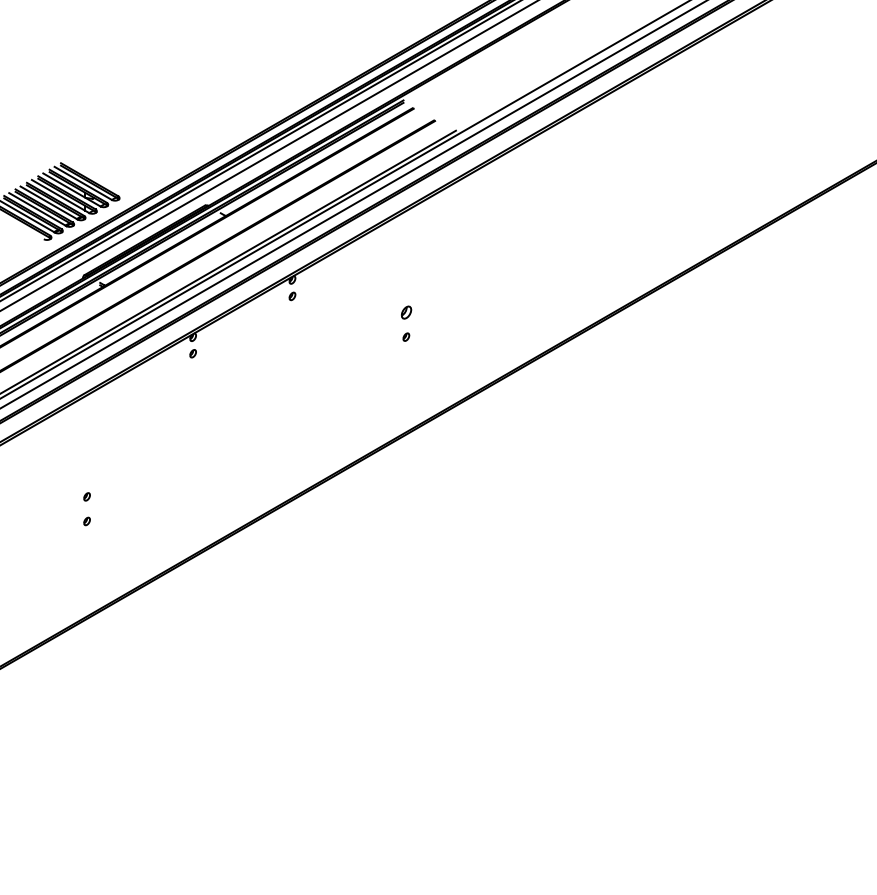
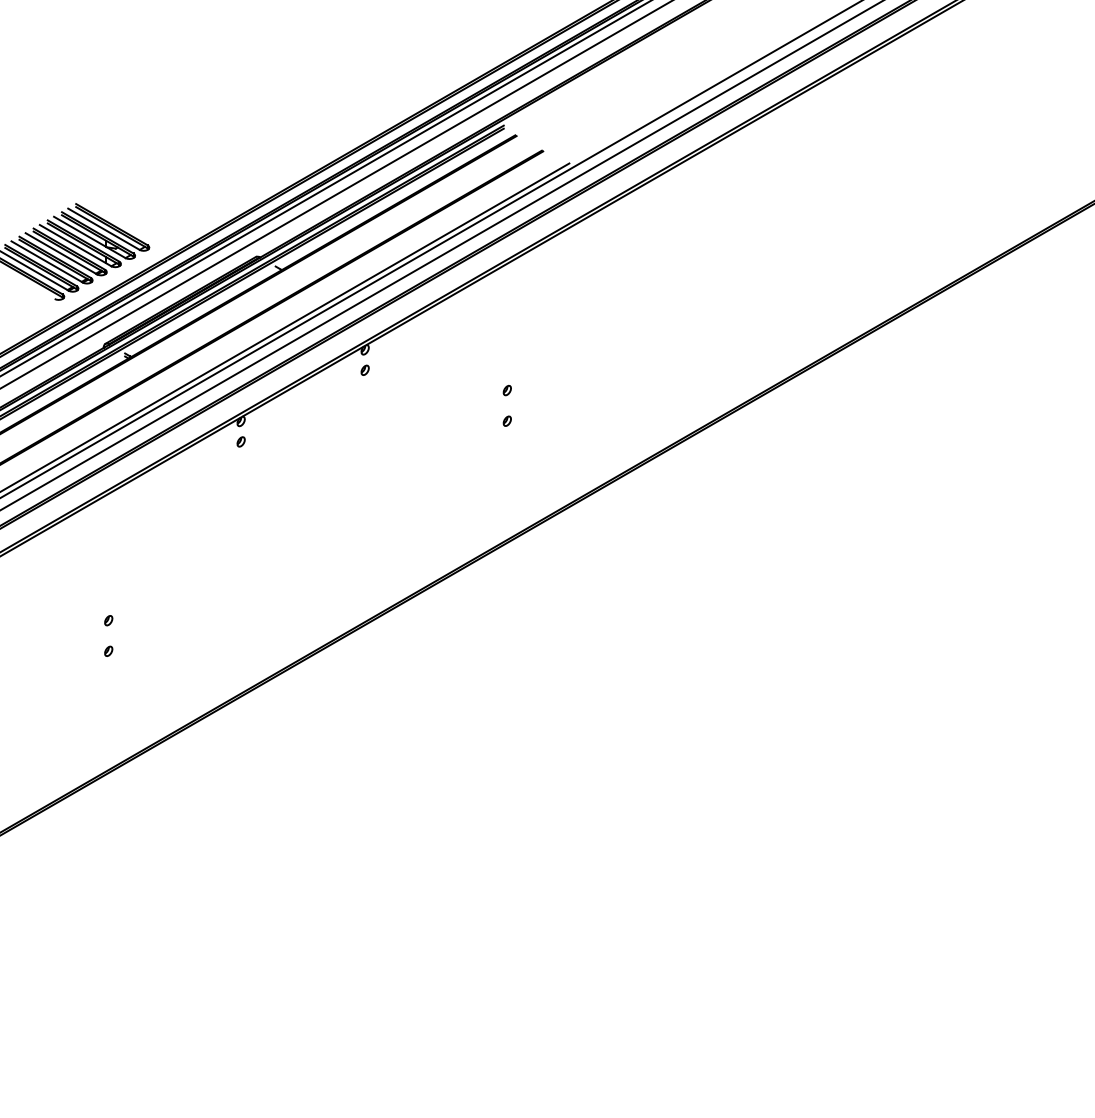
part: (405, 312) -> (506, 390), size x0.62

